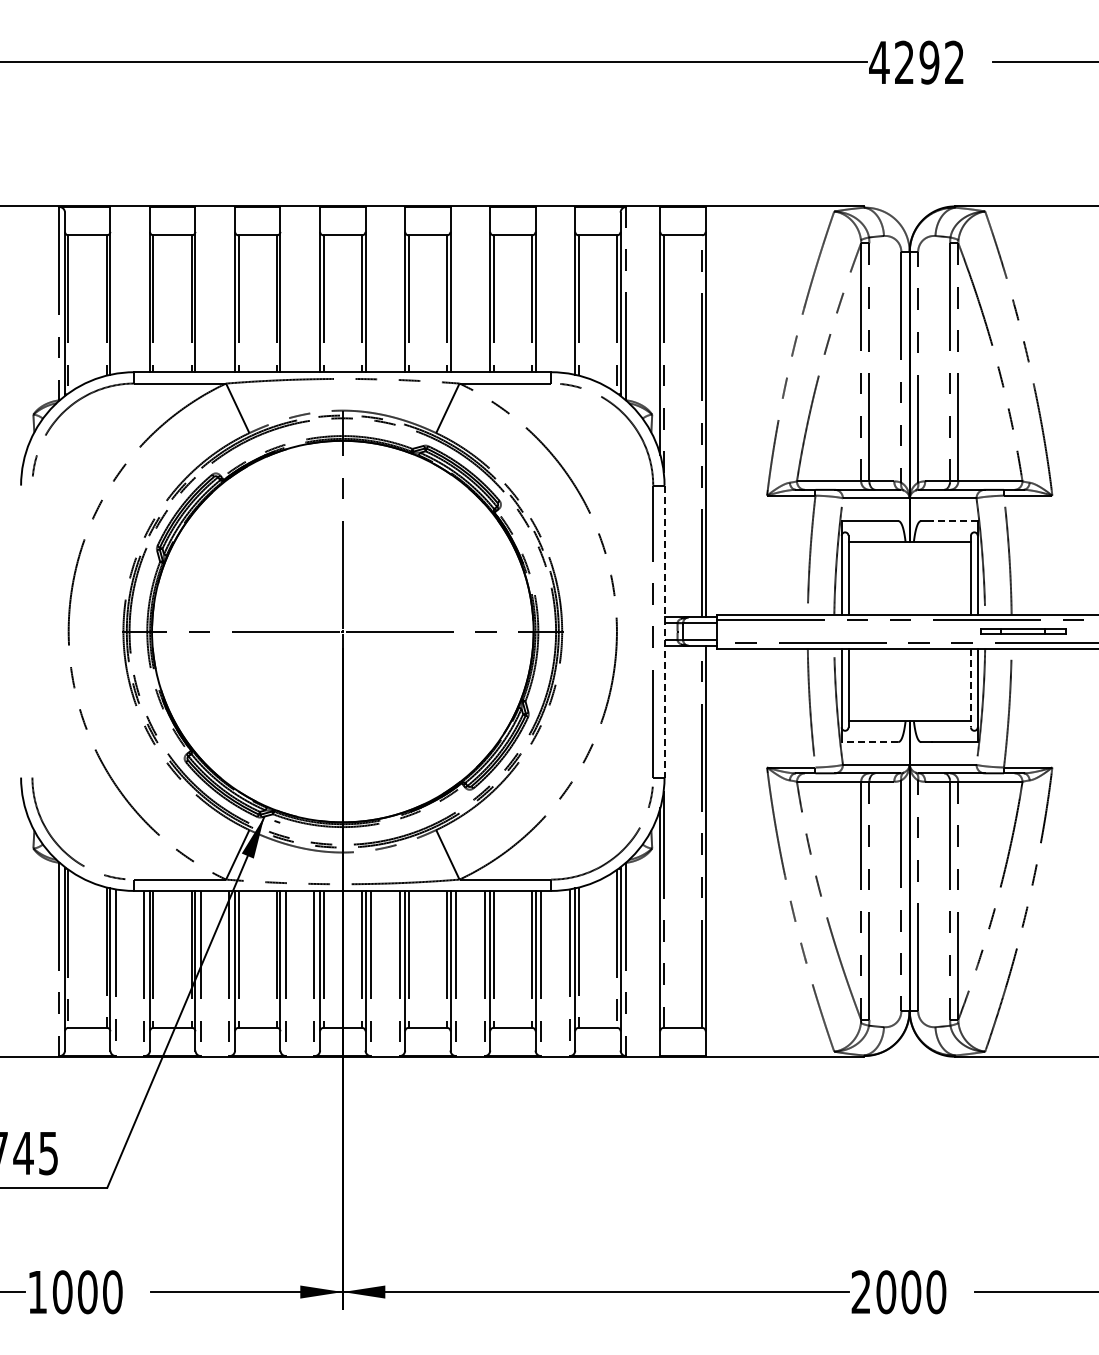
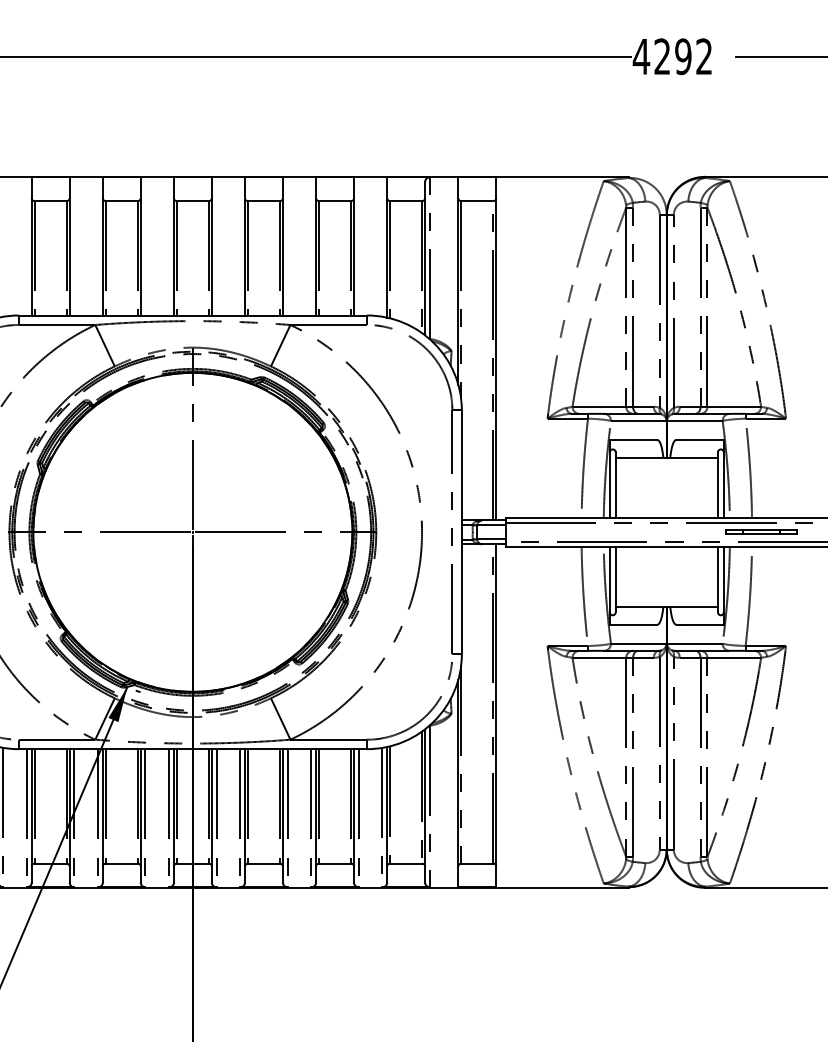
line: (954, 521) -> (704, 440), dashed -> solid
line: (664, 631) -> (461, 532), dashed -> solid
line: (970, 688) -> (717, 579), dashed -> solid
line: (869, 742) -> (633, 625), dashed -> solid

